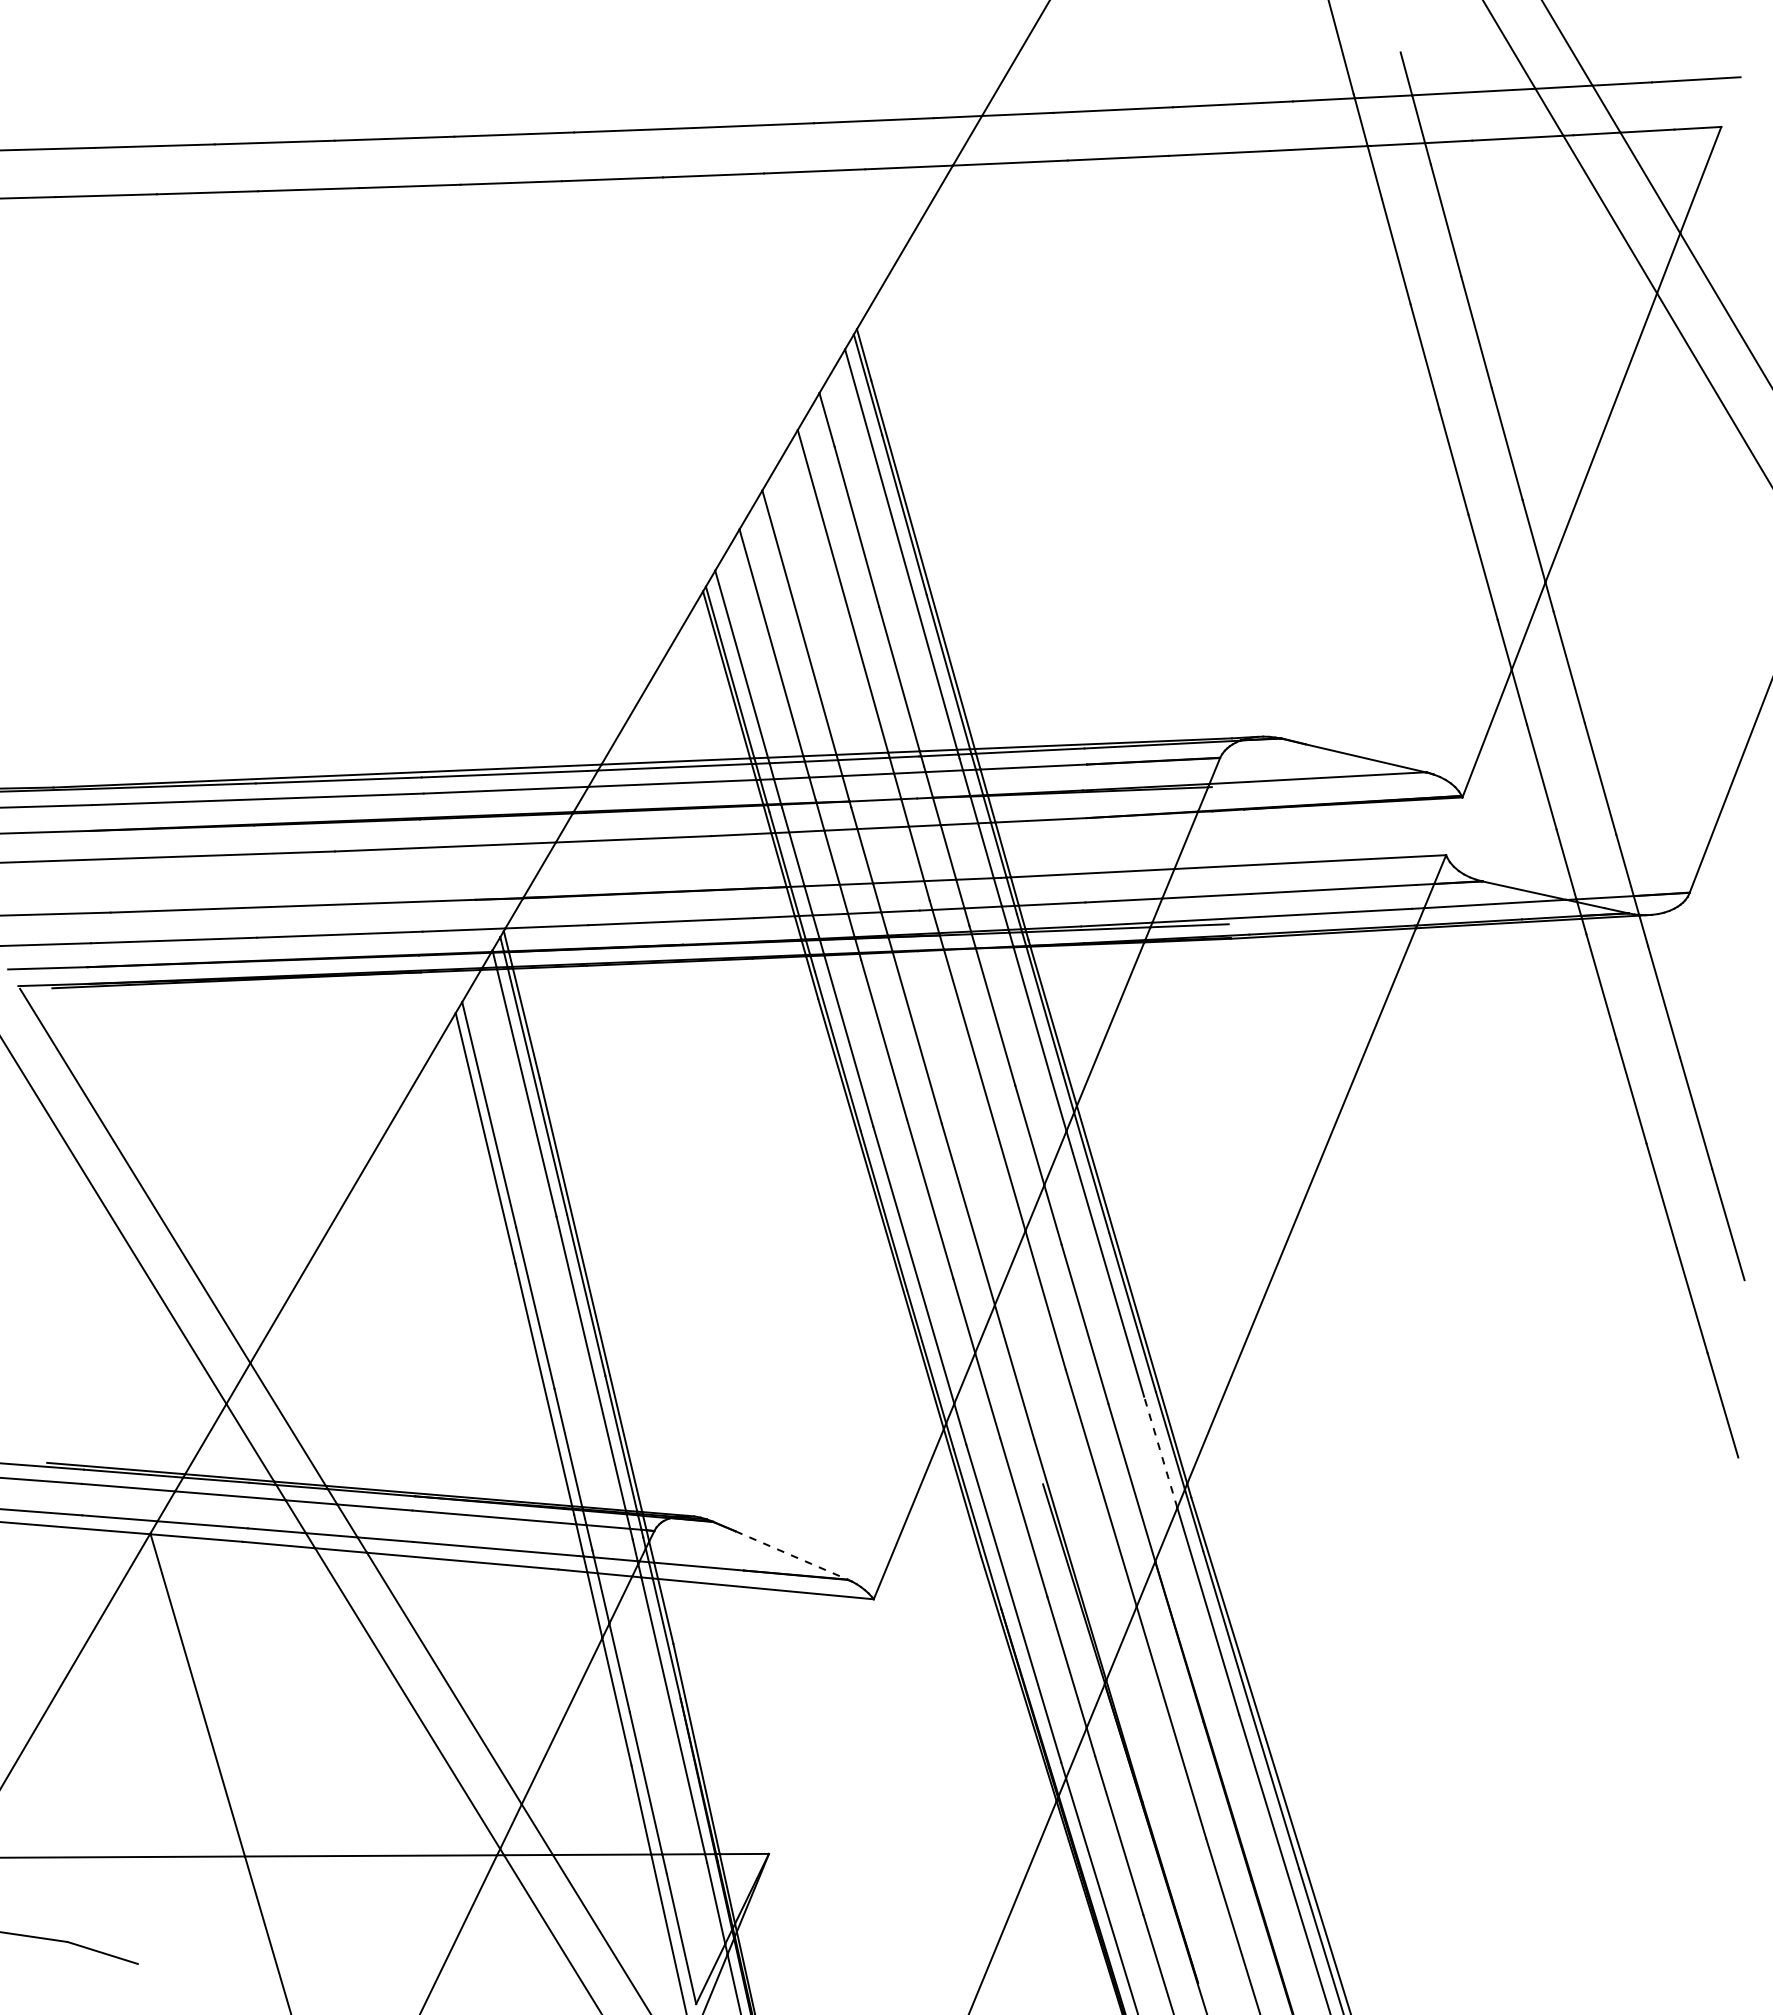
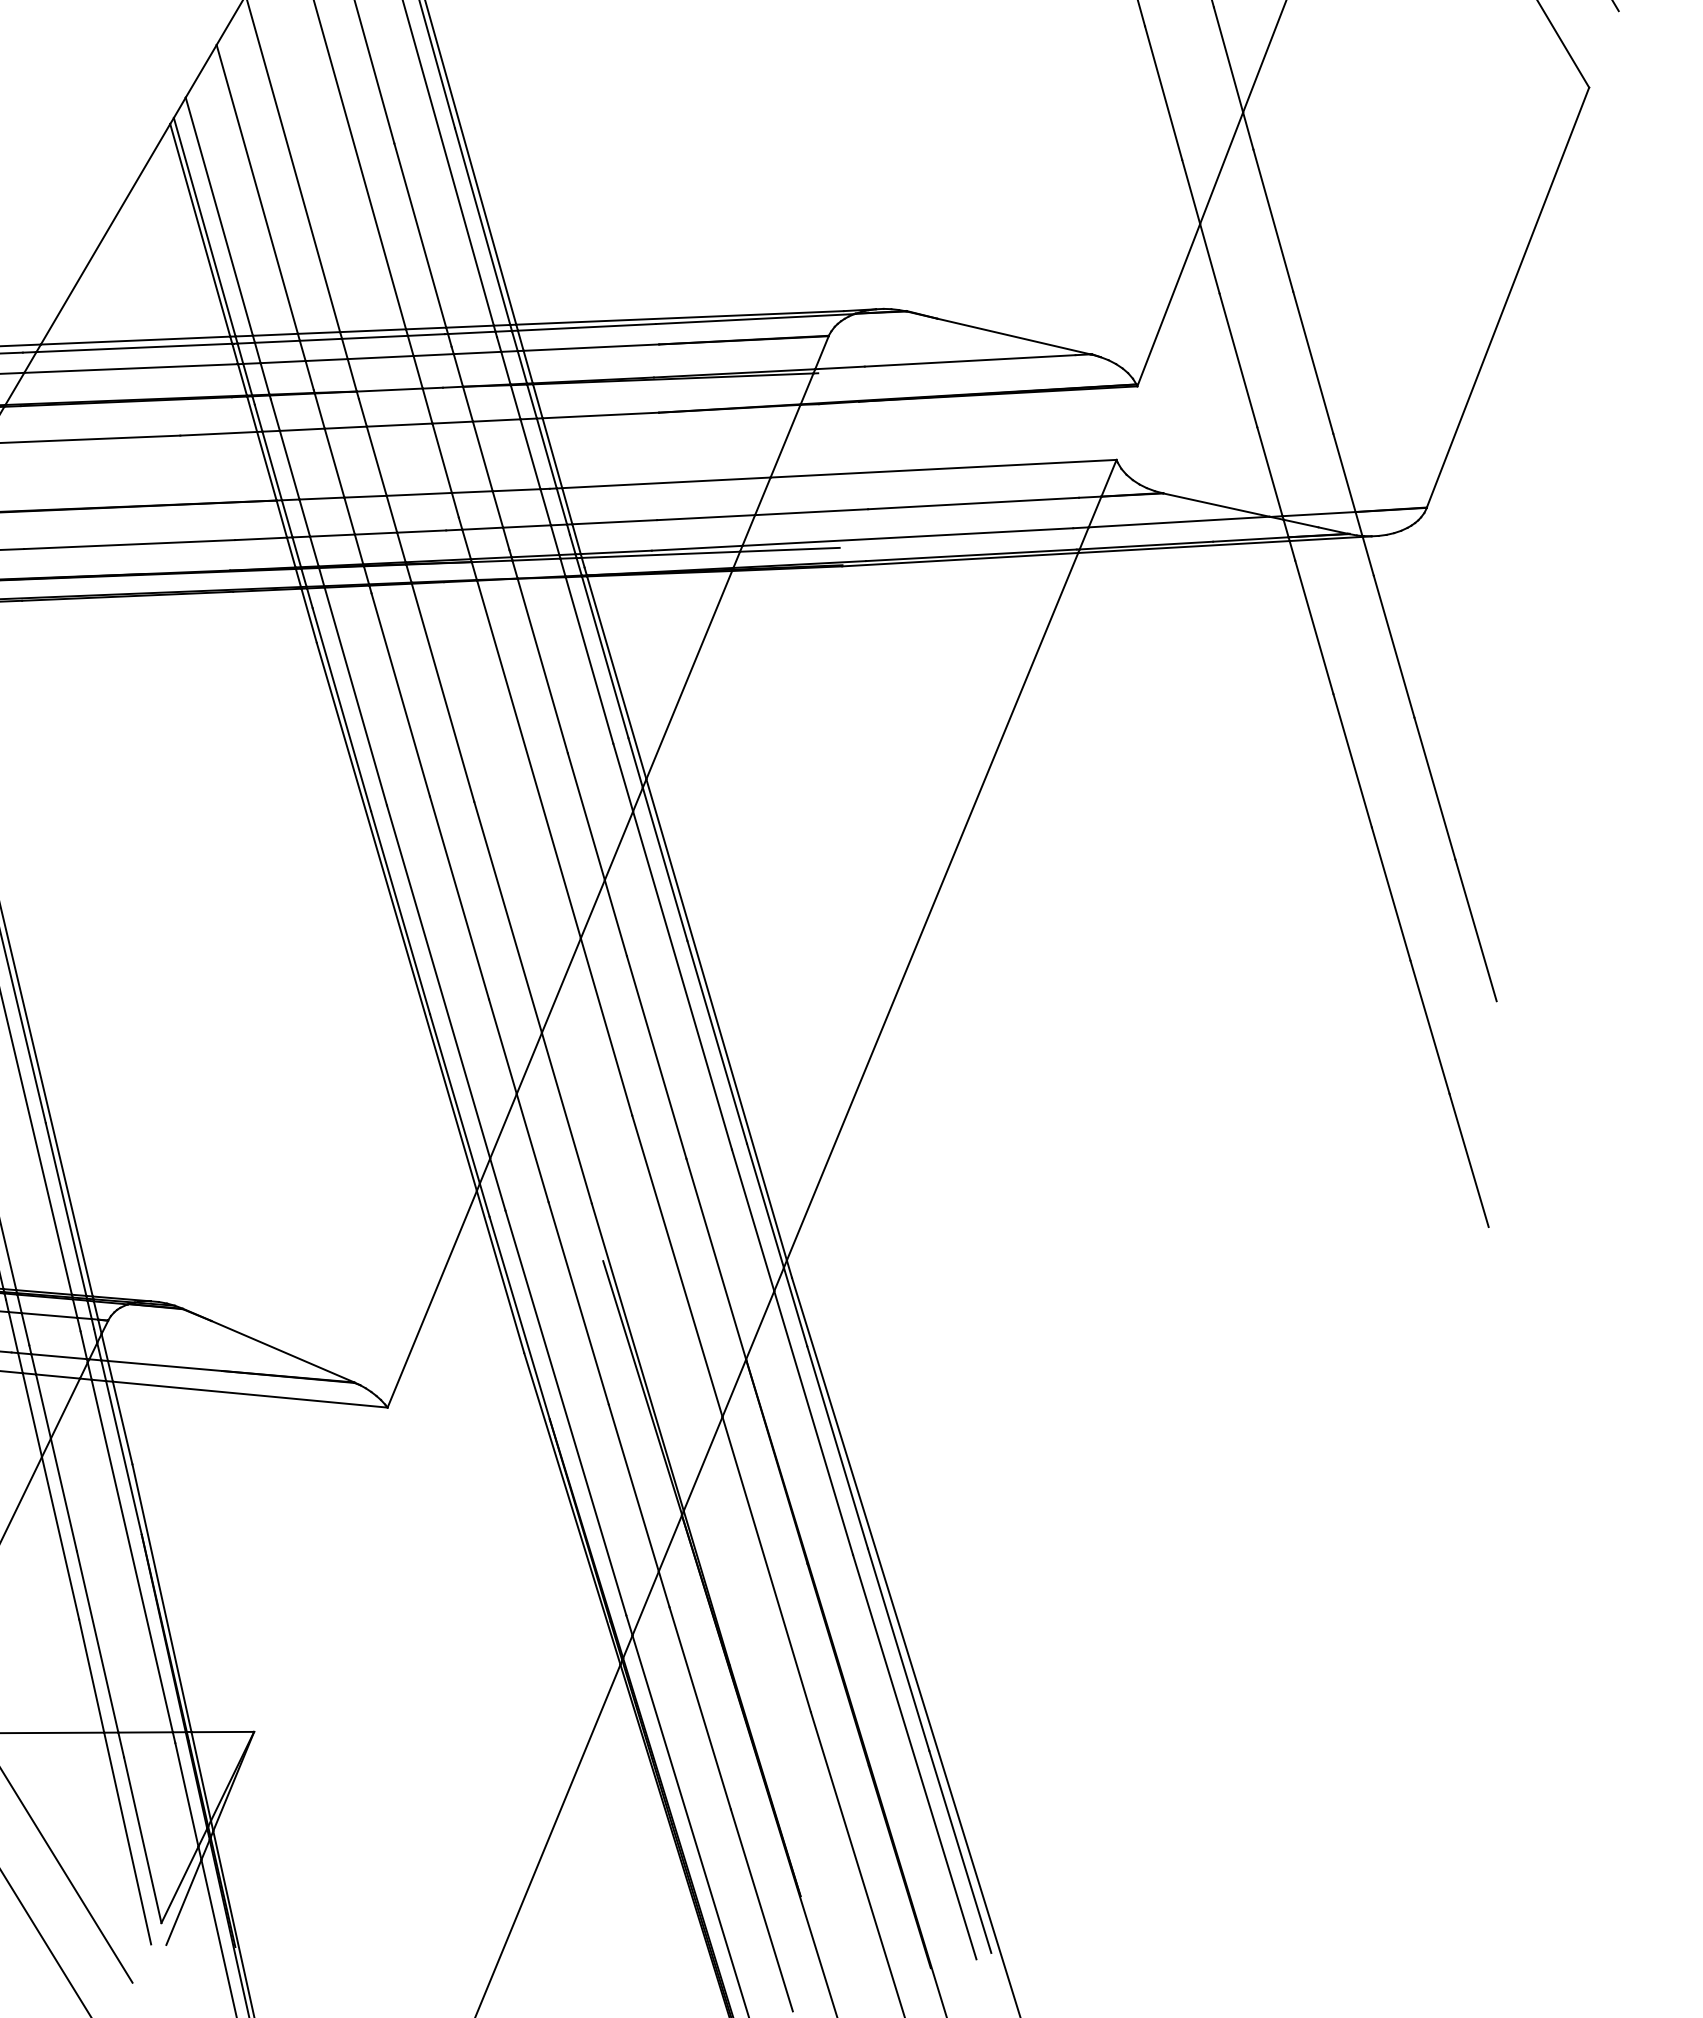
line: (1160, 1451) -> (752, 1219), dashed -> solid
line: (792, 1555) -> (284, 1351), dashed -> solid

